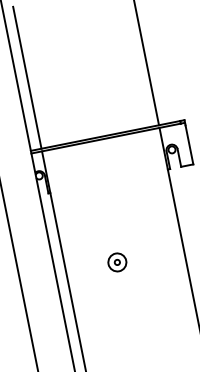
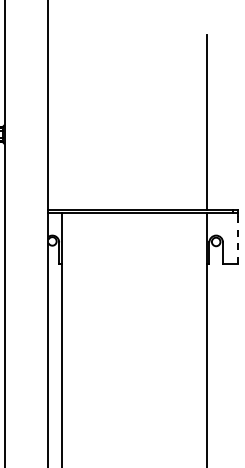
line: (27, 77) -> (61, 121), removed
line: (189, 145) -> (238, 240), solid -> dashed
part: (117, 262) -> (124, 362), removed

